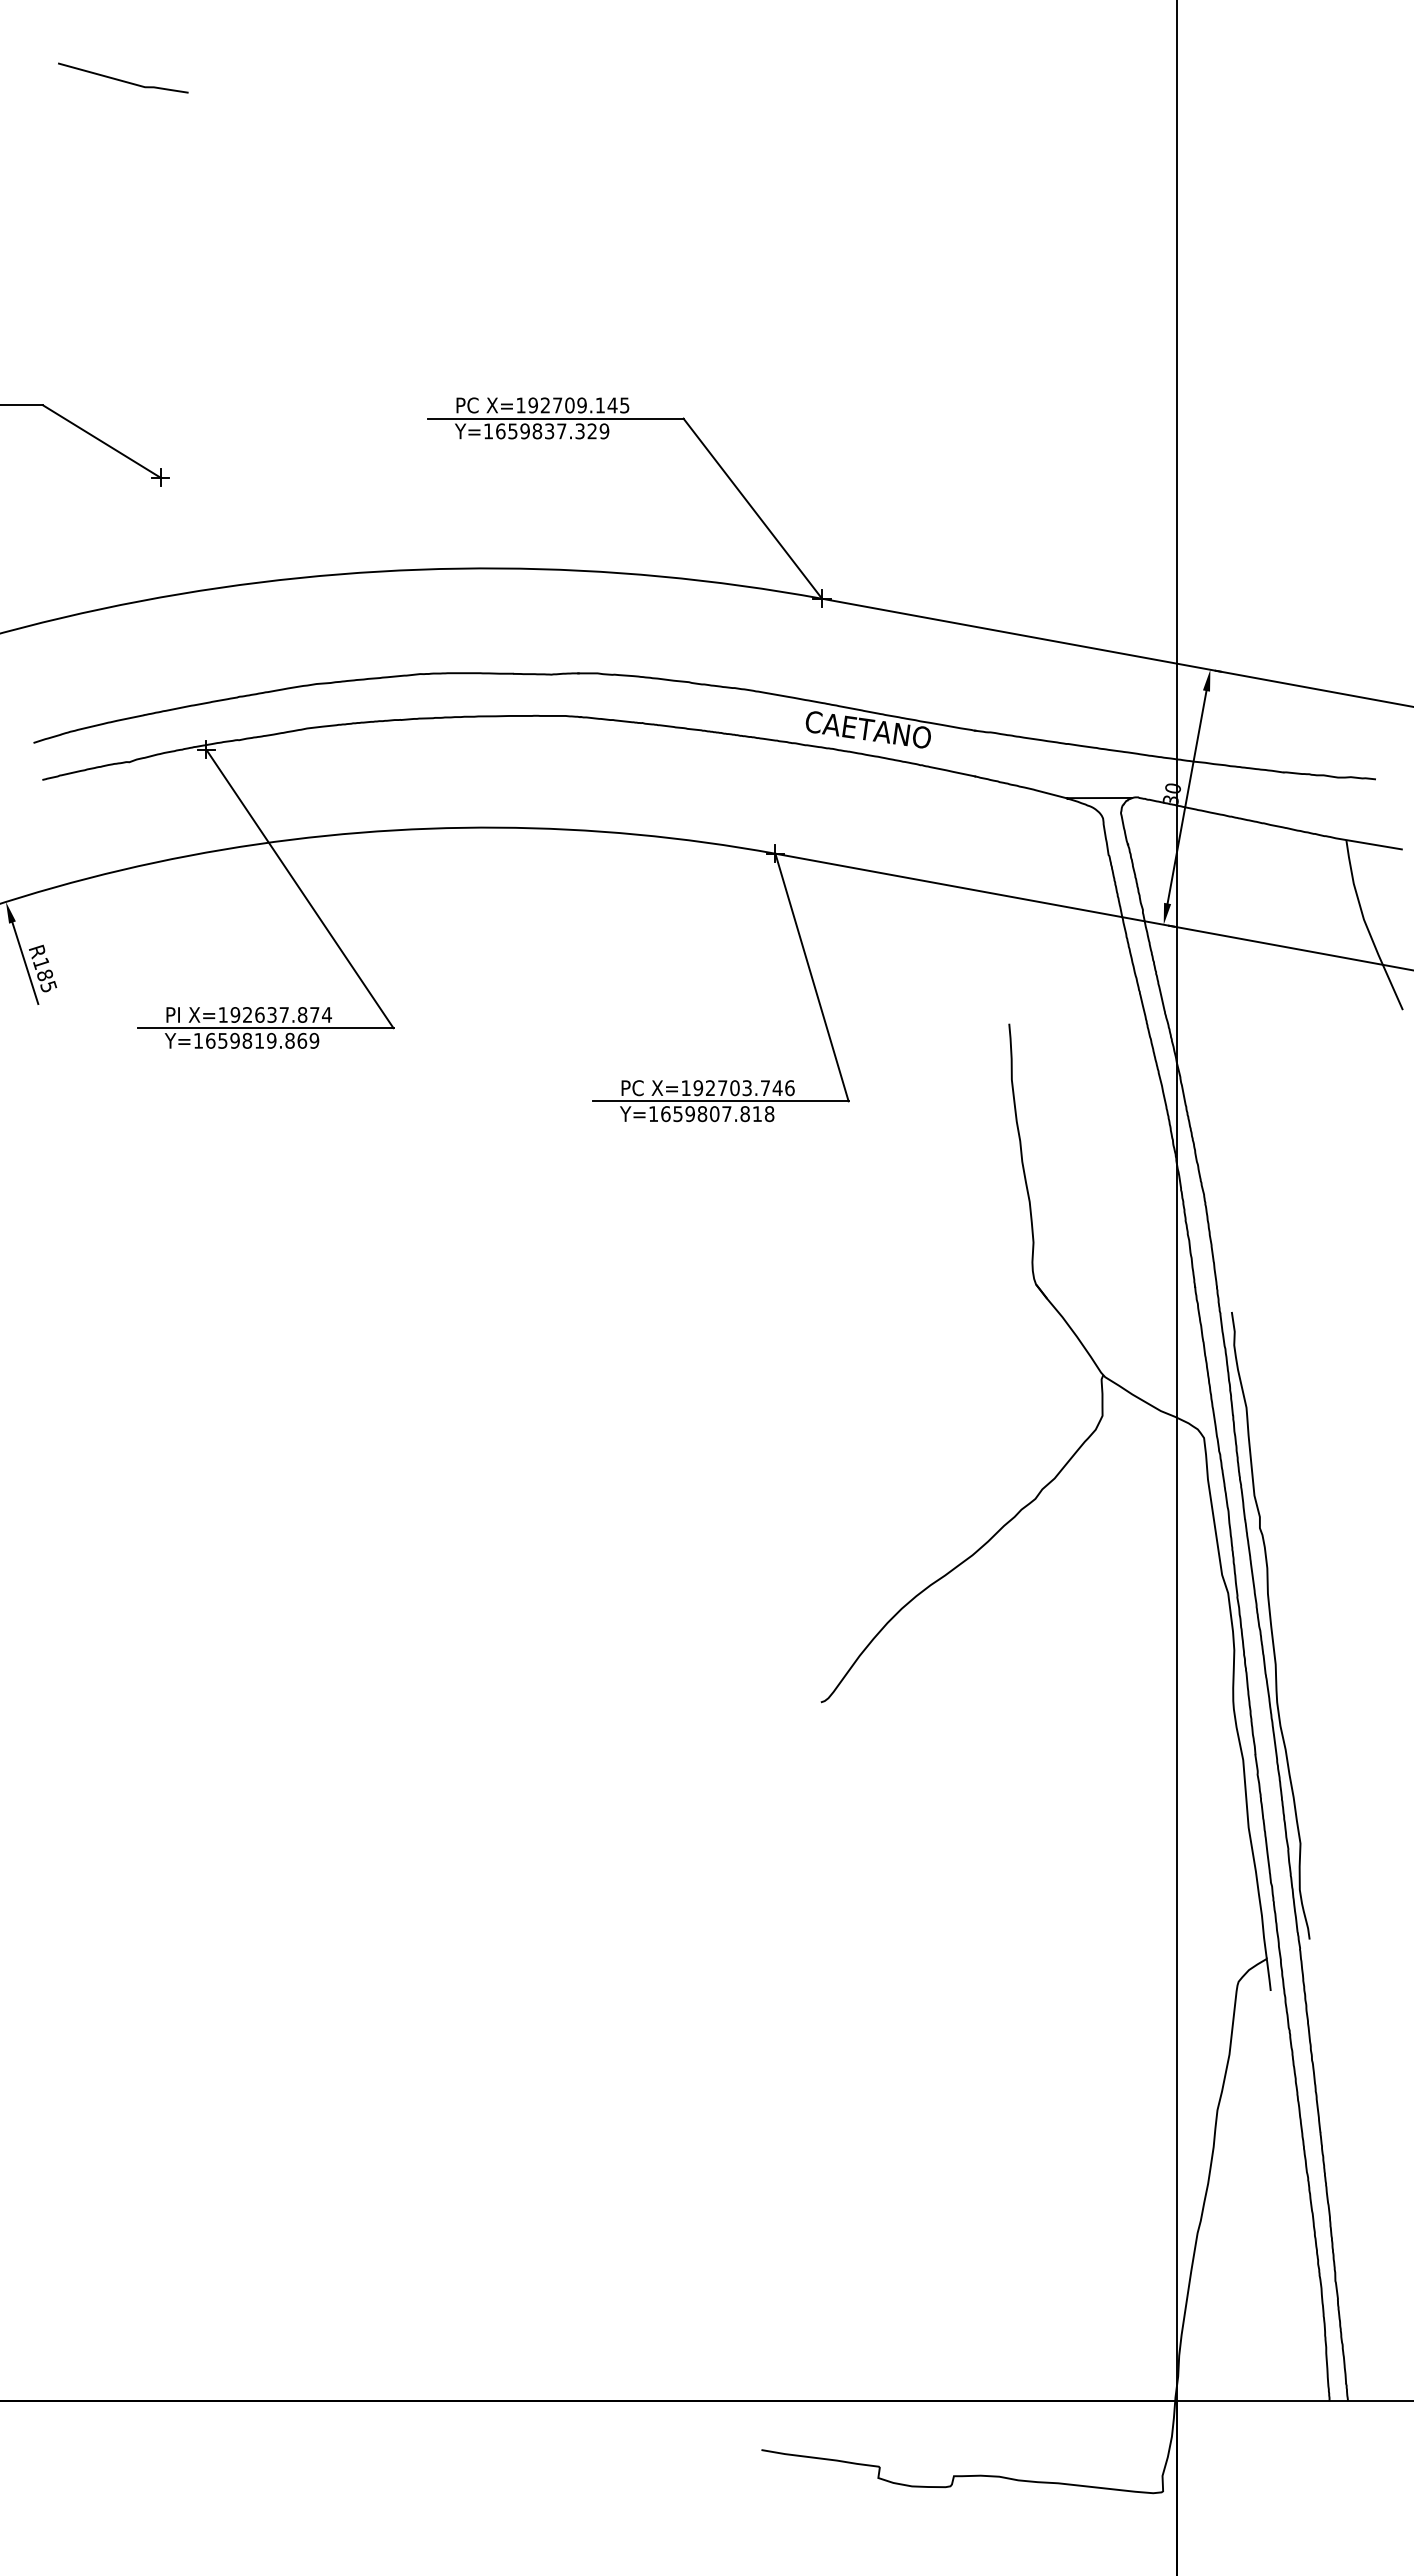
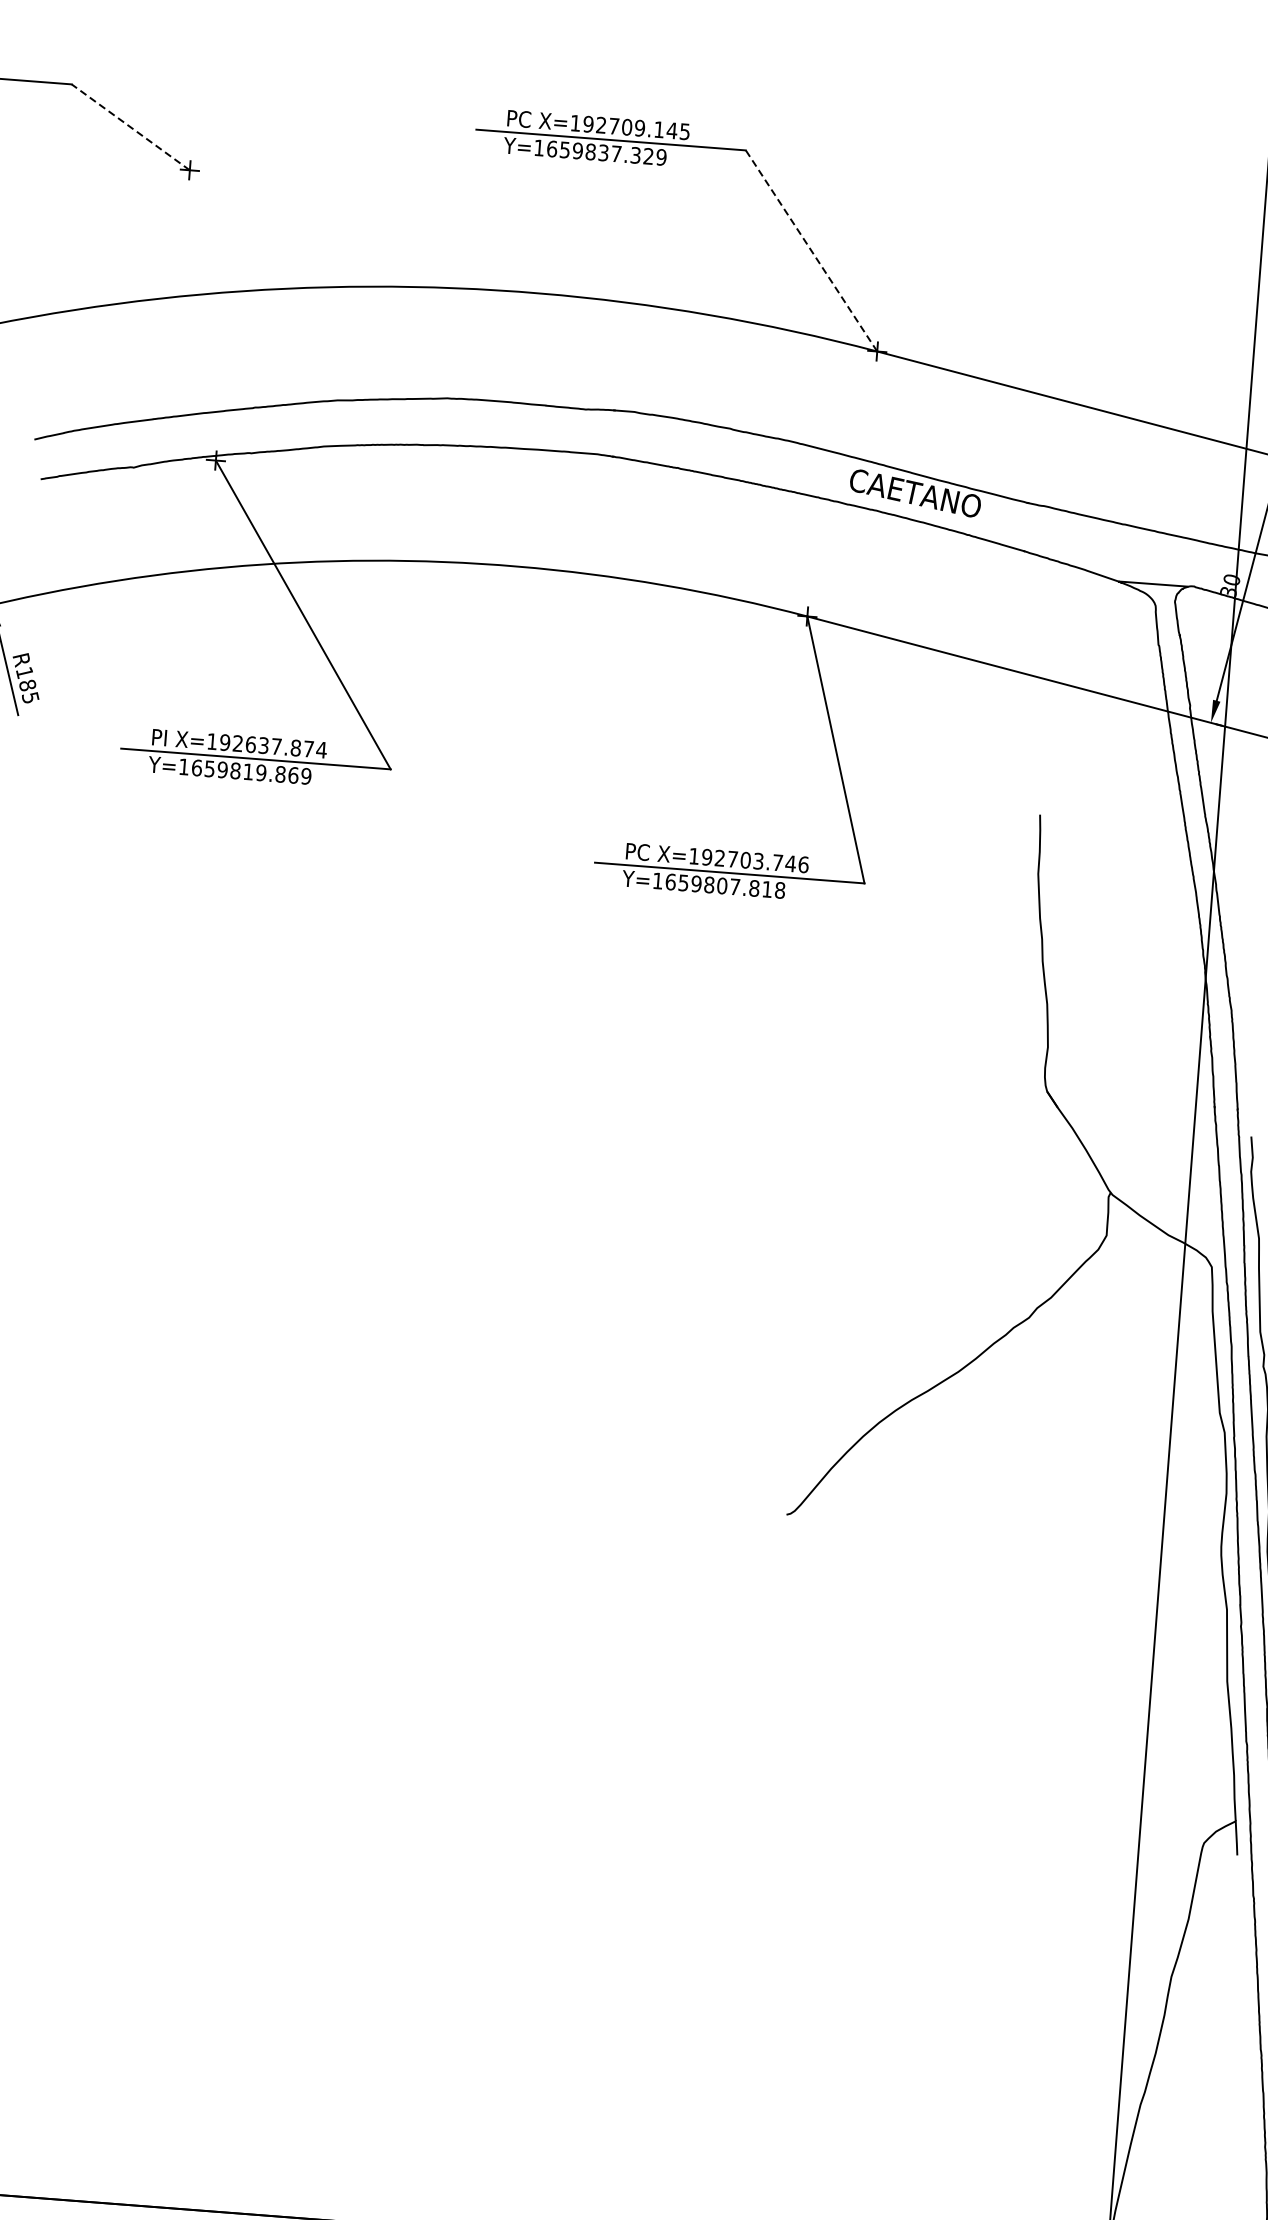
line: (101, 441) -> (130, 127), solid -> dashed
line: (752, 508) -> (811, 250), solid -> dashed

